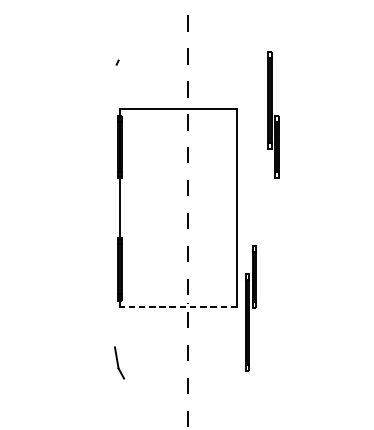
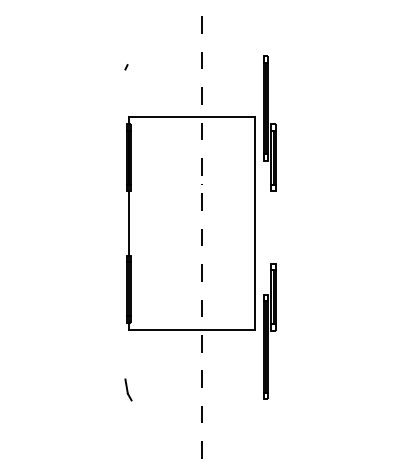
part: (273, 114) -> (269, 123), moved
line: (178, 307) -> (191, 330), dashed -> solid
part: (119, 362) -> (128, 389), size x0.62

